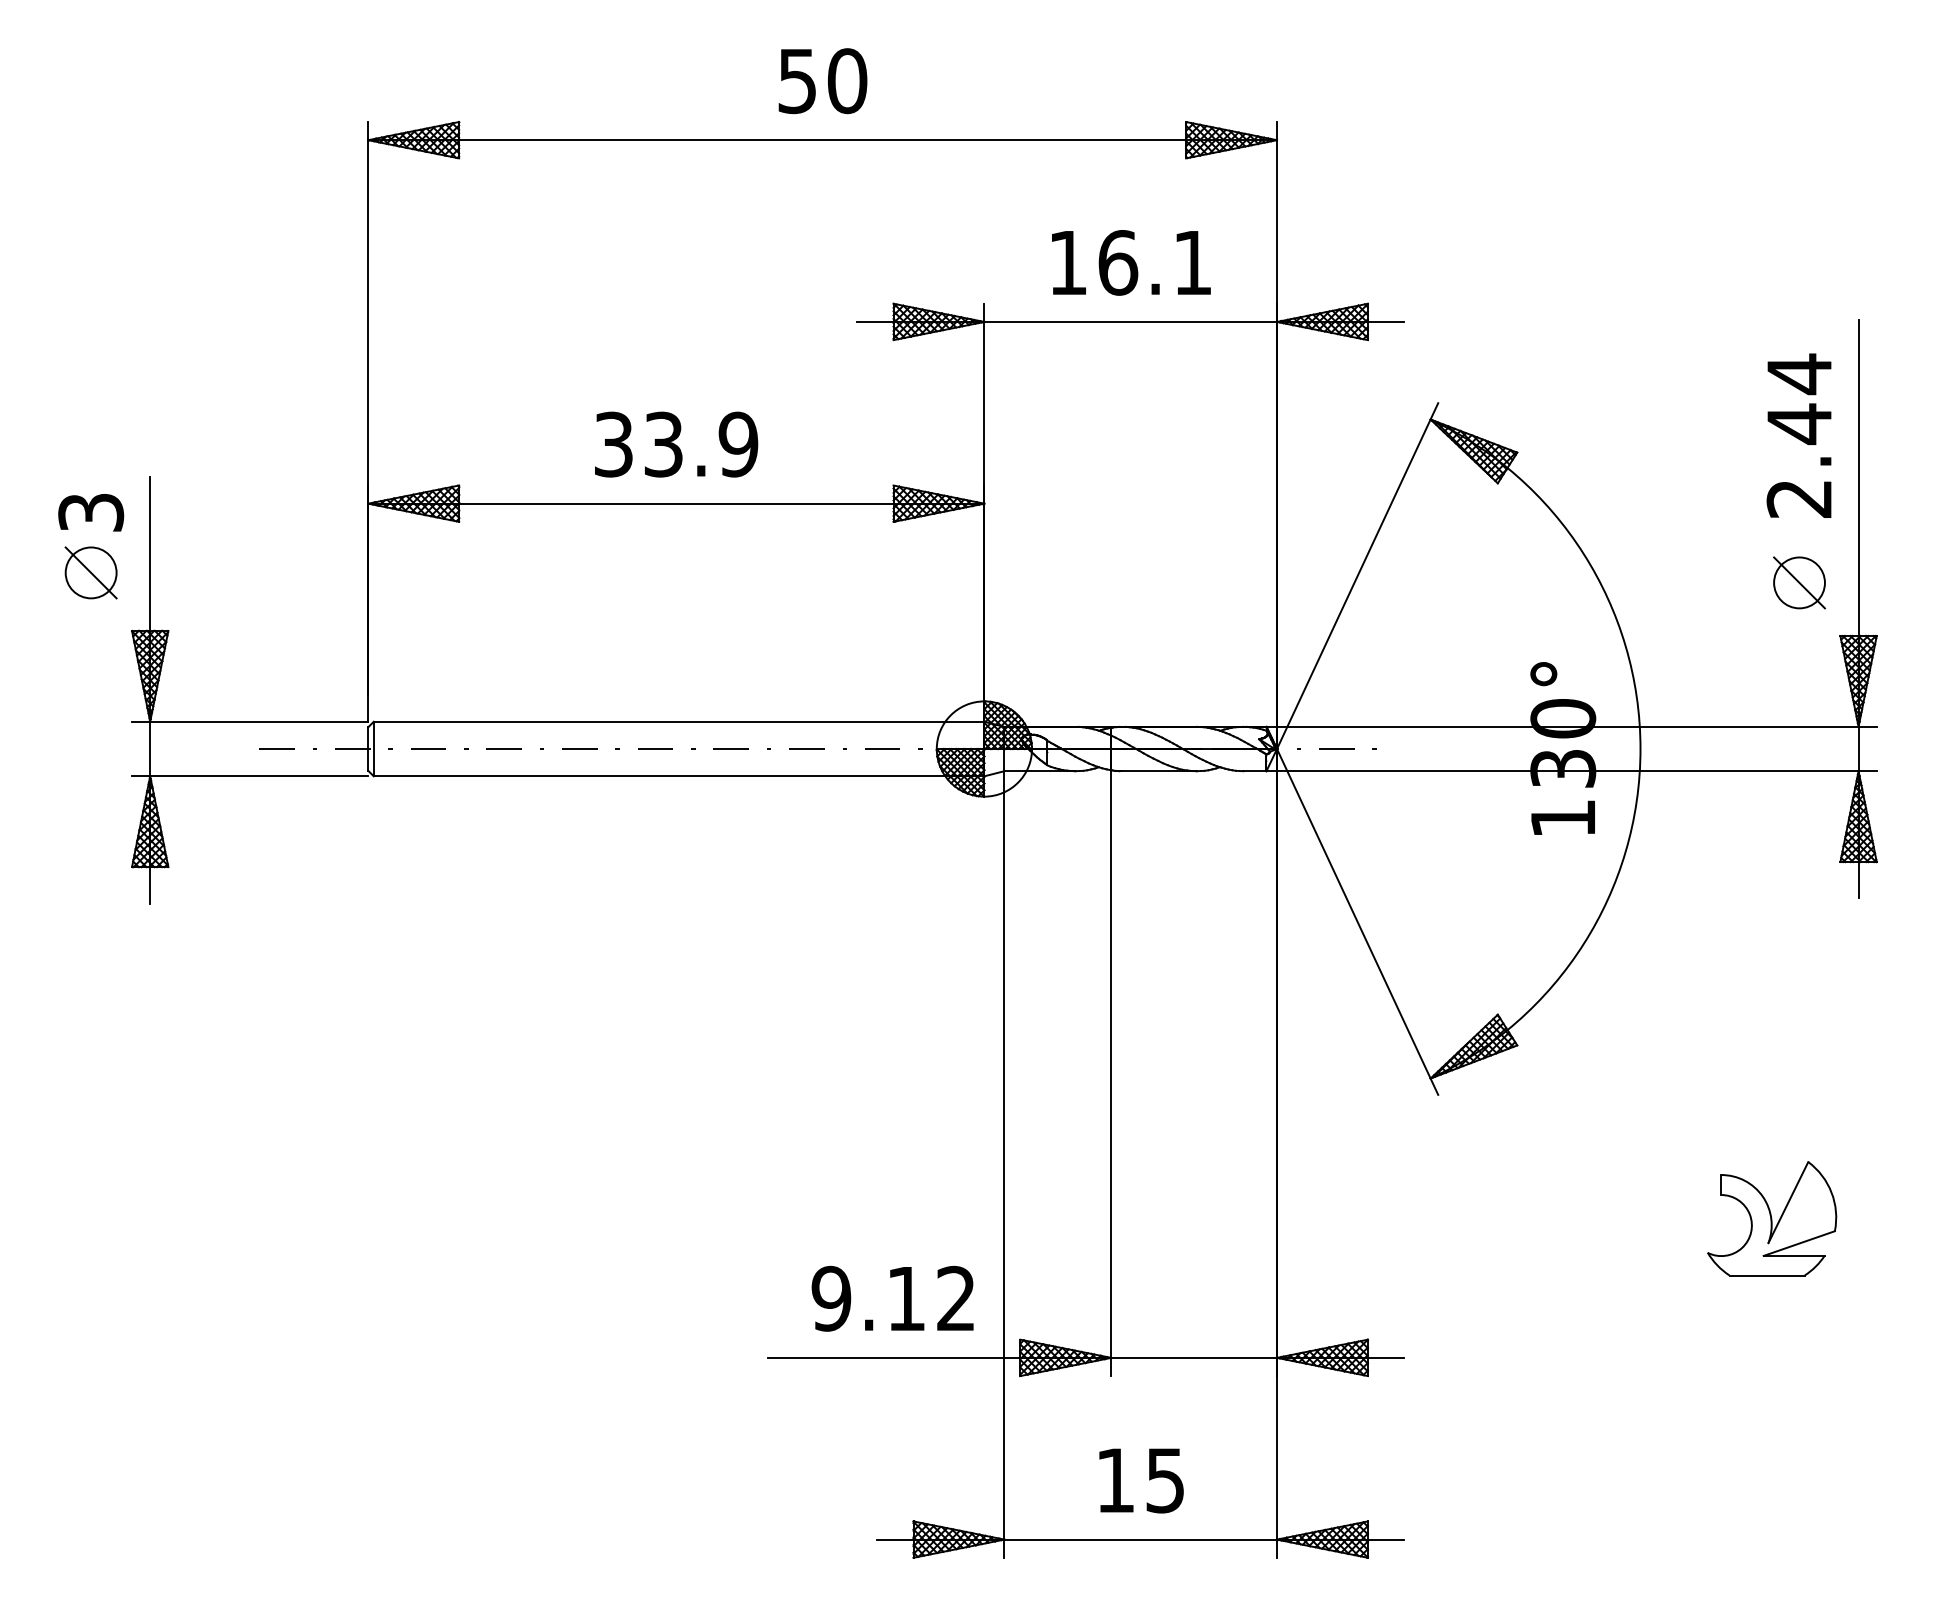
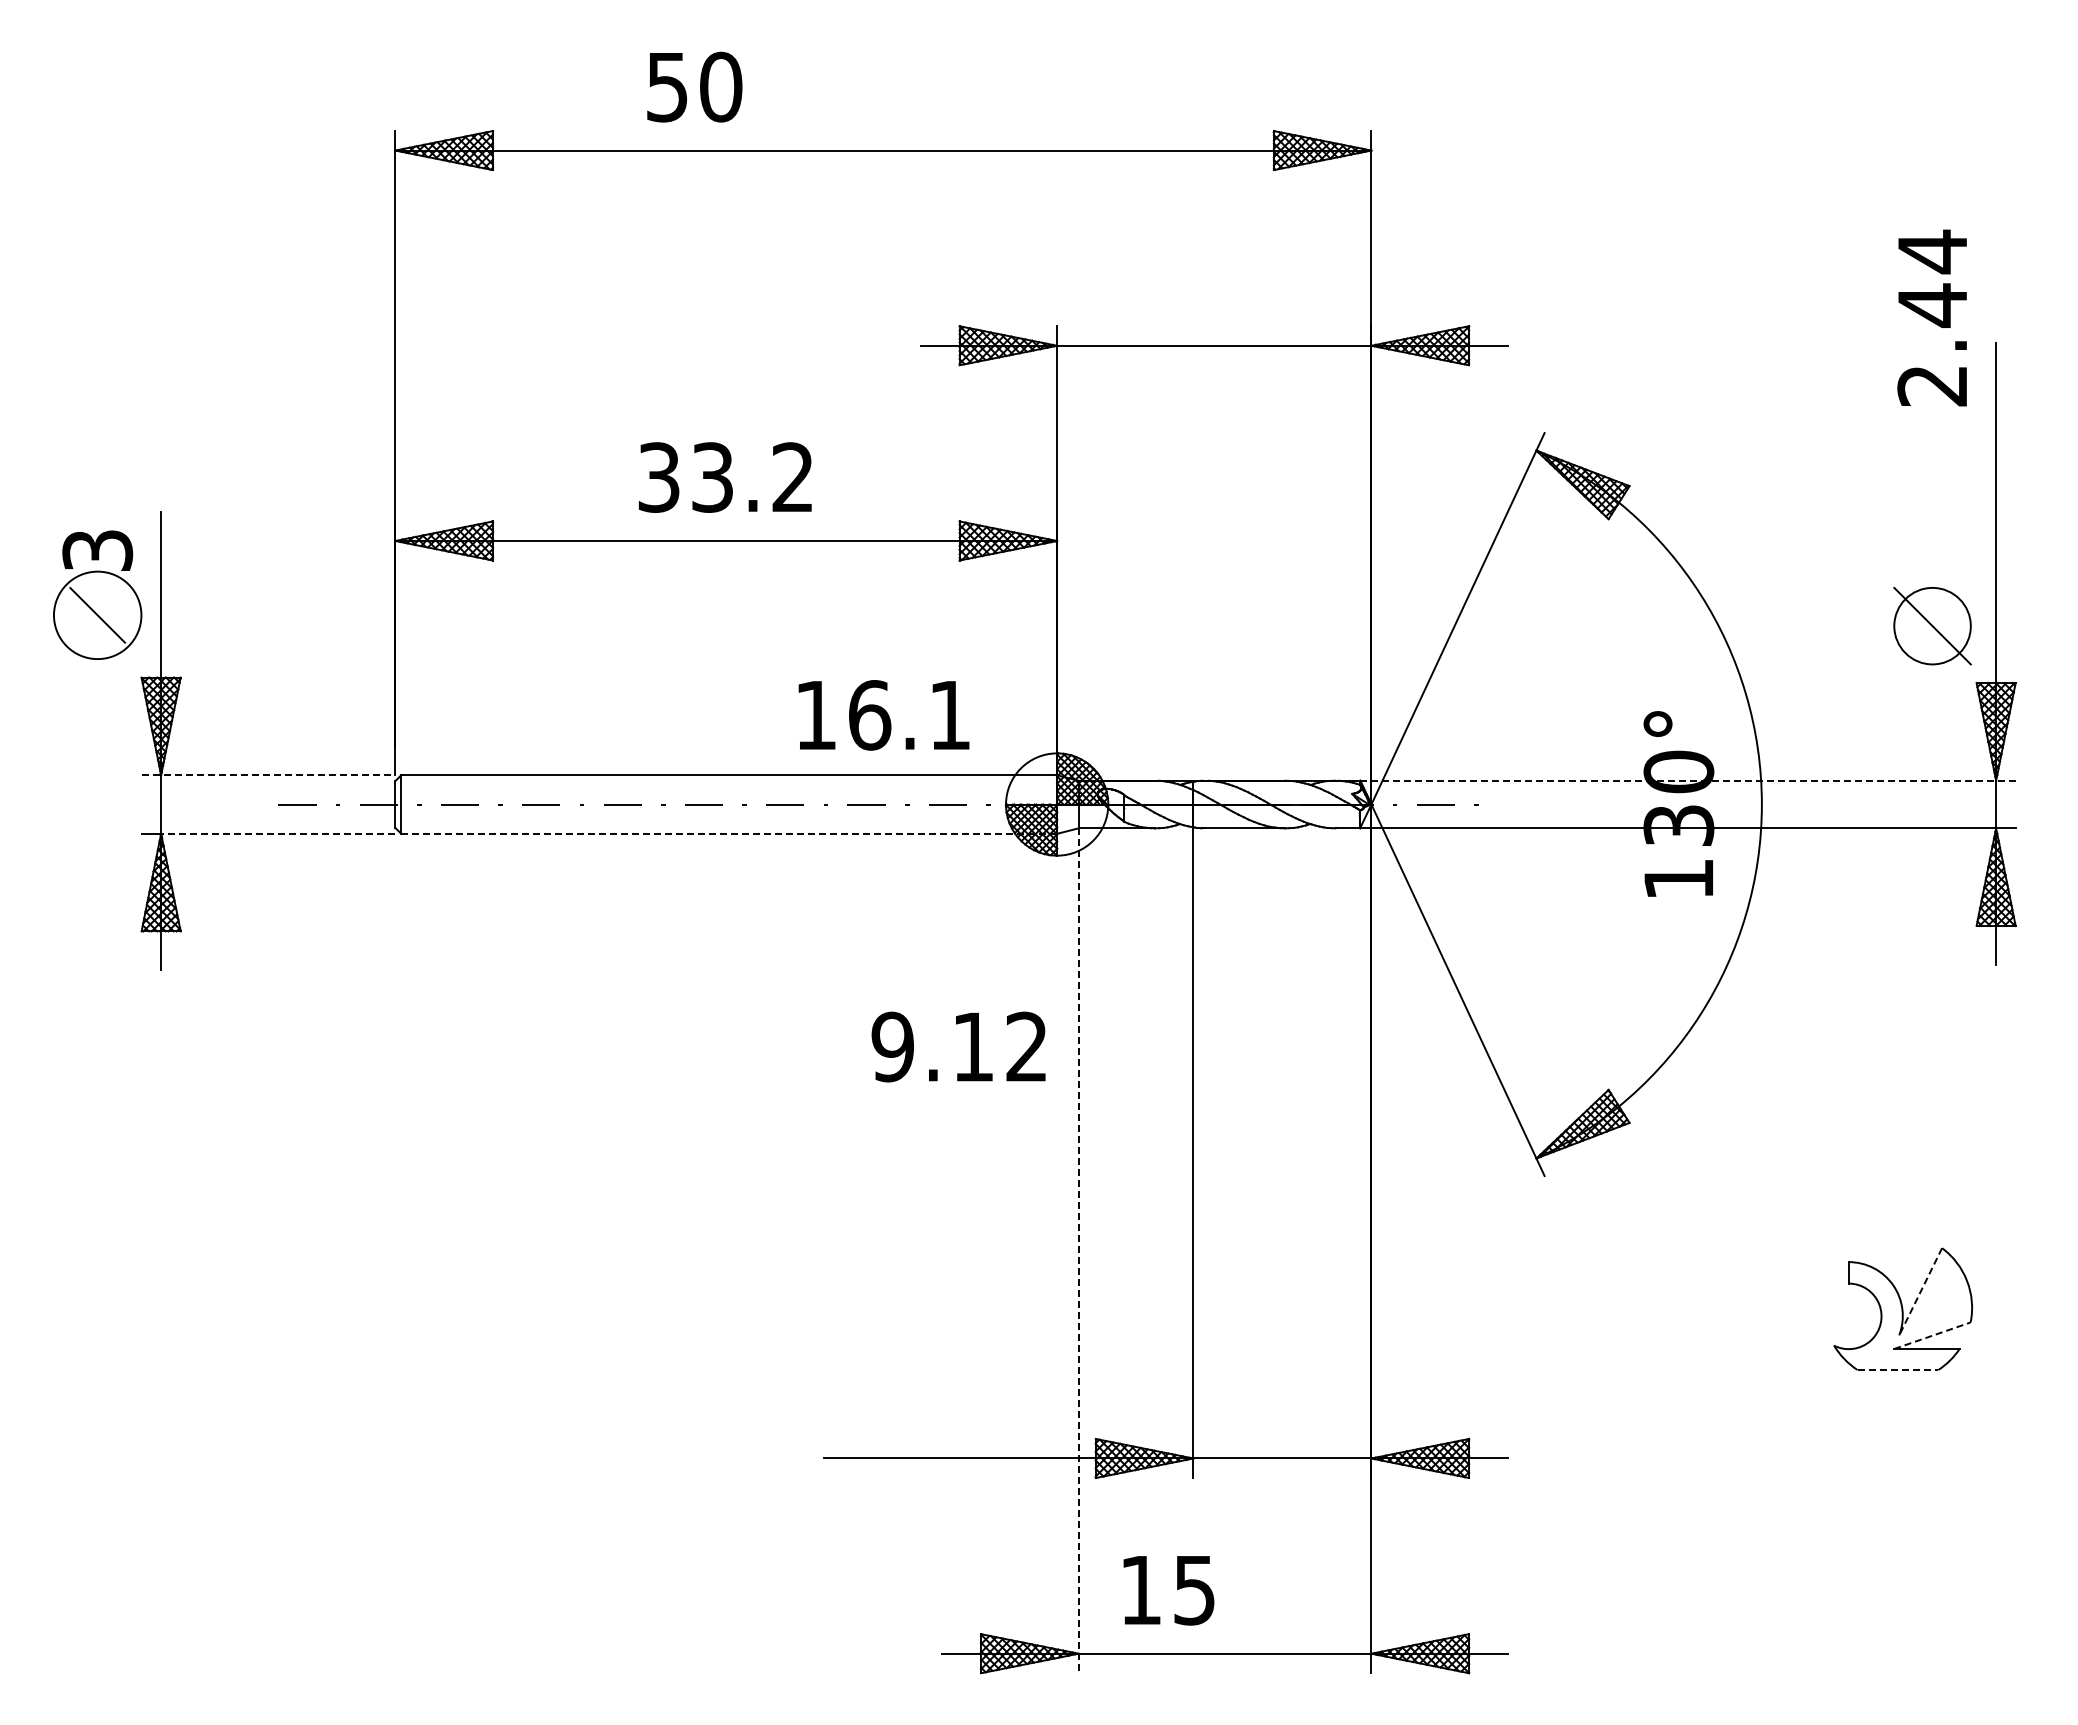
text: (822, 80) -> (694, 86), moved
text: (1130, 263) -> (883, 715), moved
text: (1798, 435) -> (1931, 317), moved
text: (738, 444) -> (792, 477), 33.9 -> 33.2
circle: (90, 573) -> (97, 615), size x1.6
part: (1799, 582) -> (1932, 625), size x1.4
line: (250, 722) -> (268, 775), solid -> dashed
line: (1571, 726) -> (1687, 780), solid -> dashed
line: (258, 776) -> (277, 833), solid -> dashed
line: (679, 776) -> (729, 833), solid -> dashed
line: (1004, 1165) -> (1078, 1251), solid -> dashed
line: (1788, 1203) -> (1920, 1292), solid -> dashed
line: (1799, 1243) -> (1932, 1335), solid -> dashed
line: (1767, 1275) -> (1898, 1370), solid -> dashed
text: (892, 1298) -> (958, 1046), moved
text: (1141, 1480) -> (1168, 1590), moved

